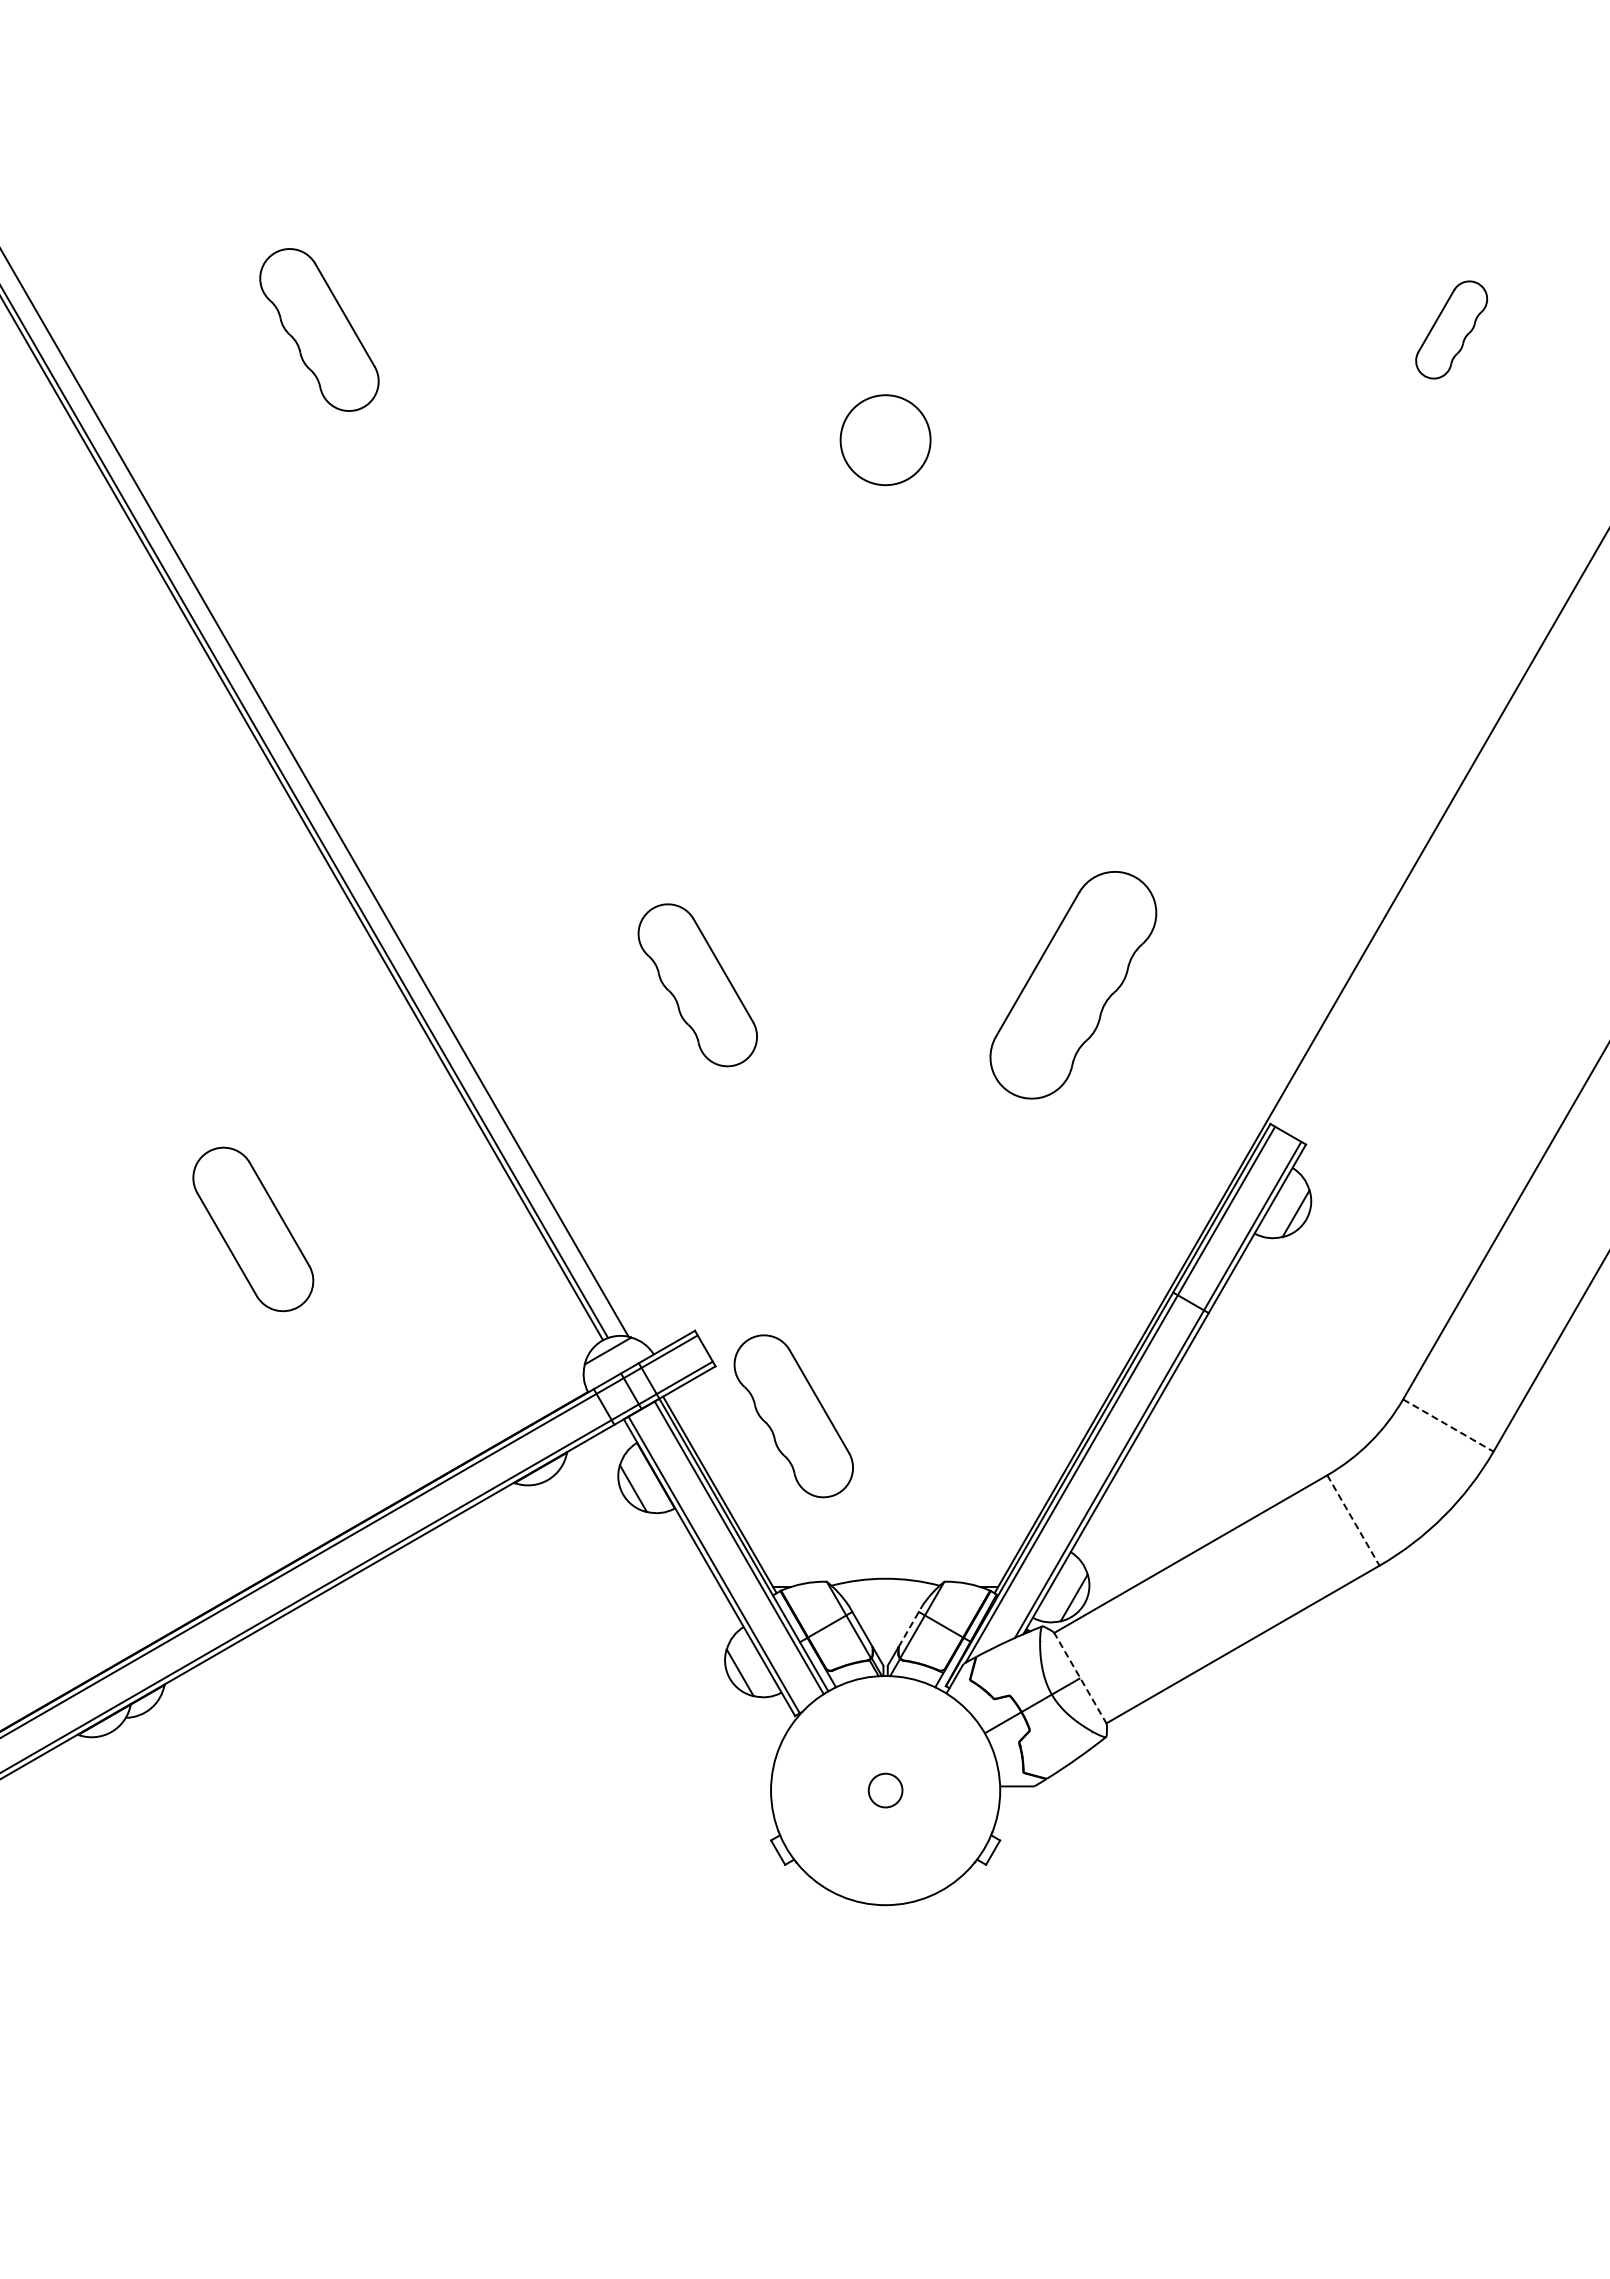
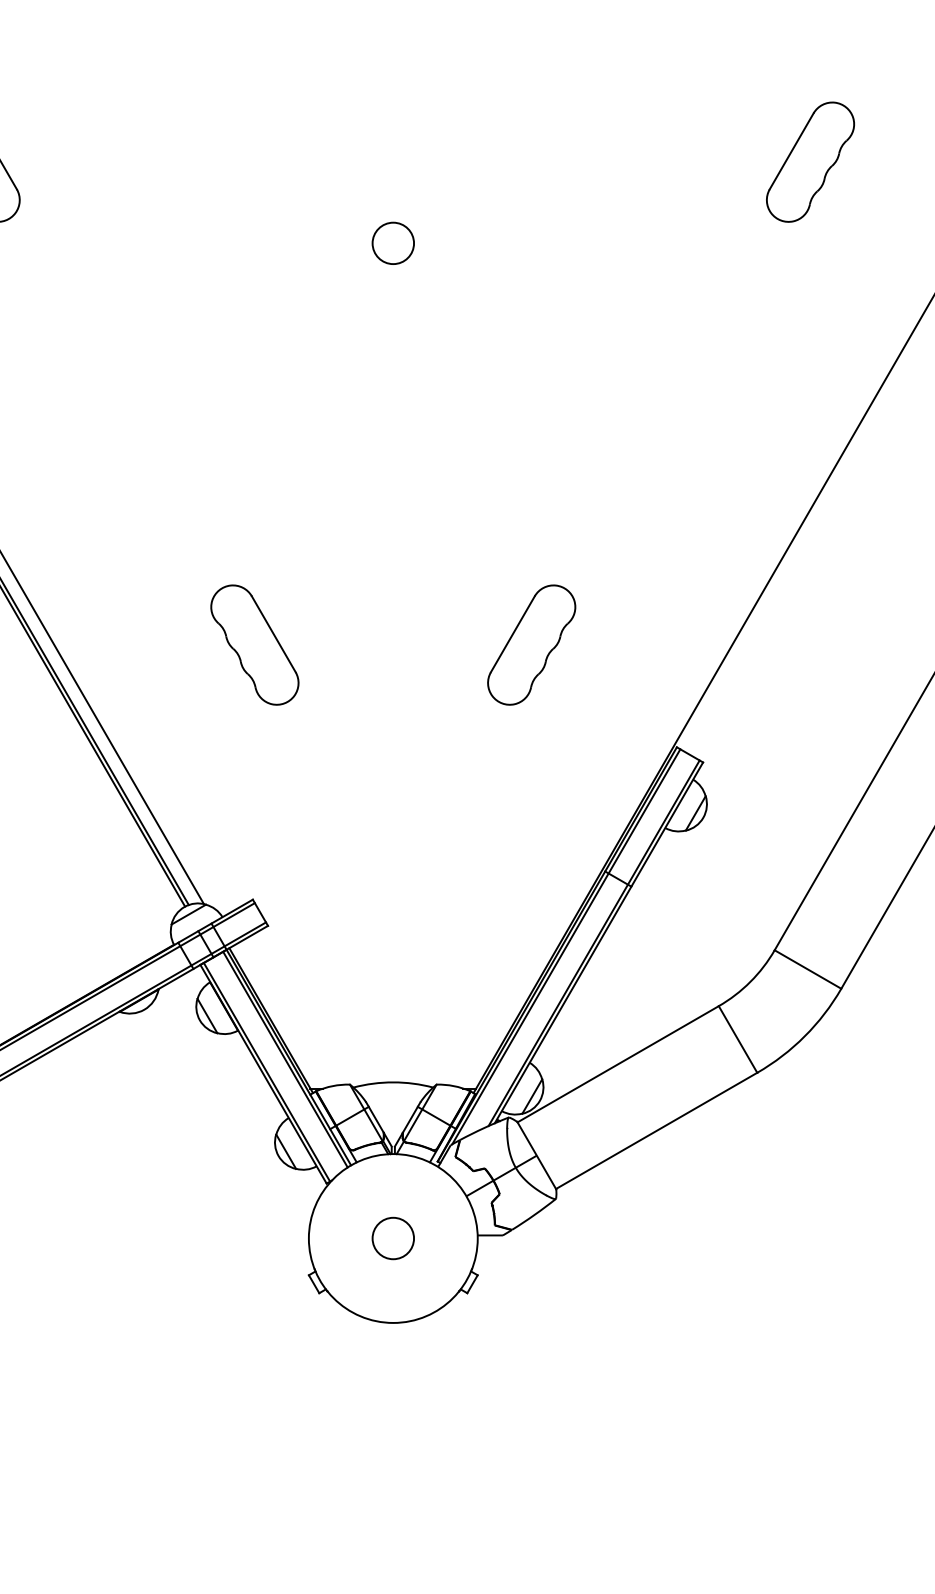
part: (1451, 329) -> (810, 161), size x1.67
circle: (885, 440) -> (393, 243), size x0.62
part: (1073, 985) -> (531, 645), size x0.71
part: (793, 1416) -> (325, 962), removed
line: (1448, 1425) -> (808, 969), dashed -> solid
line: (1353, 1520) -> (738, 1039), dashed -> solid
line: (910, 1626) -> (411, 1117), dashed -> solid
line: (1080, 1678) -> (536, 1155), dashed -> solid
circle: (885, 1790) -> (393, 1238), size x1.67

